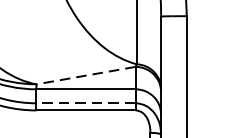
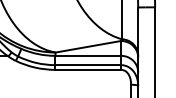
line: (84, 75) -> (87, 46), dashed -> solid
line: (86, 103) -> (88, 65), dashed -> solid

